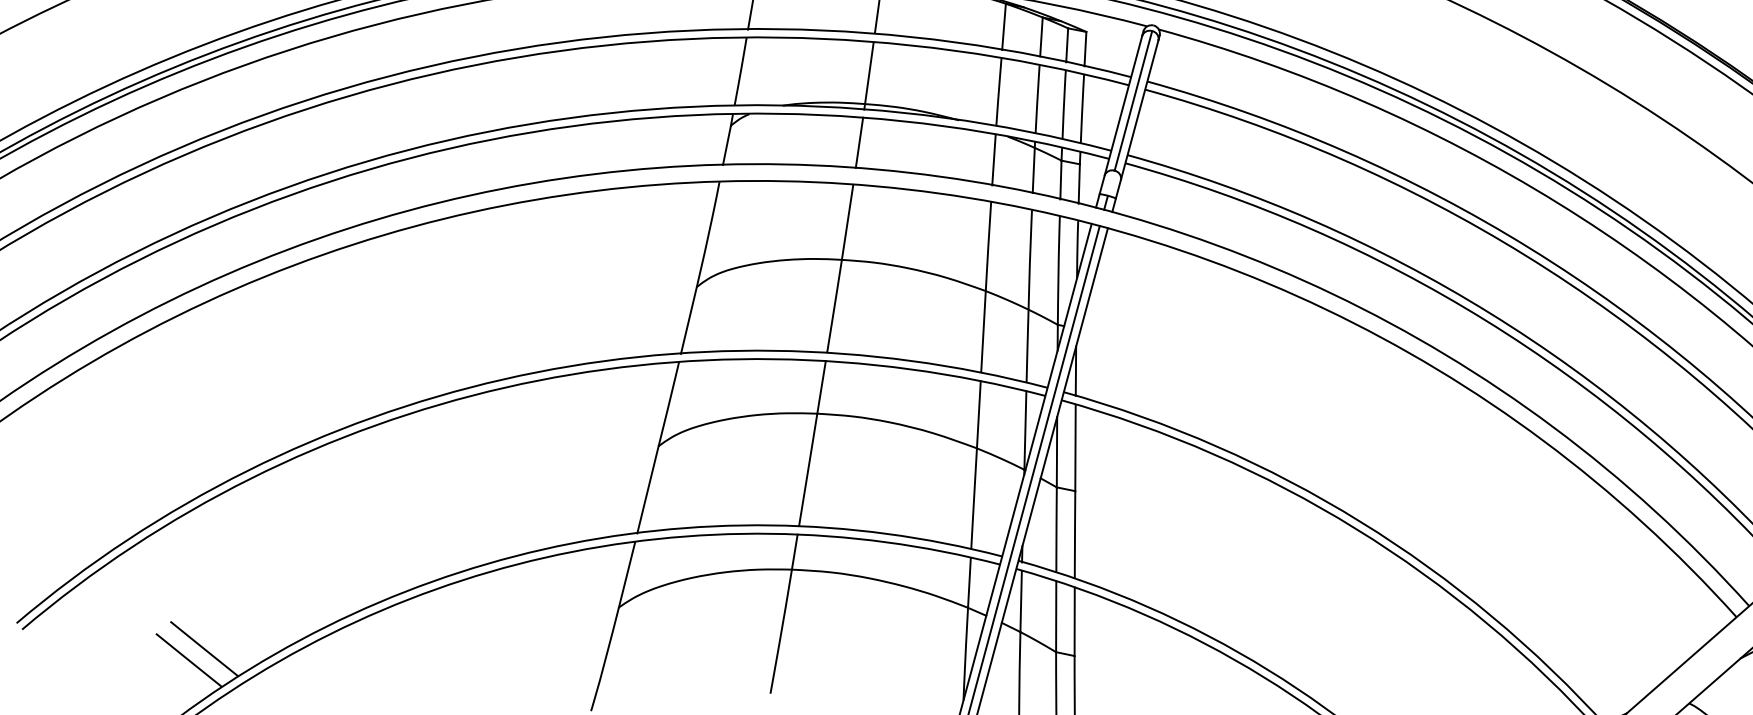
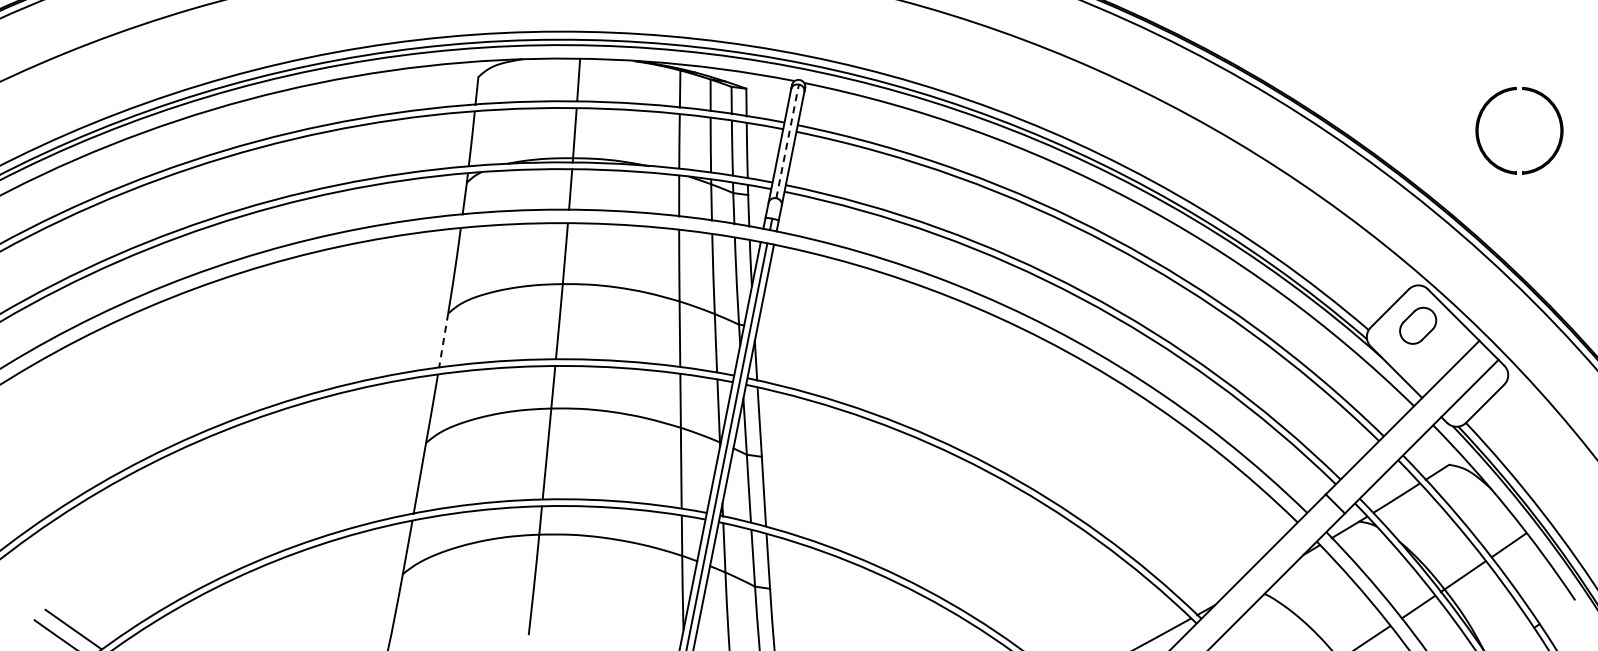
line: (1133, 100) -> (787, 141), solid -> dashed
line: (688, 320) -> (443, 340), solid -> dashed

